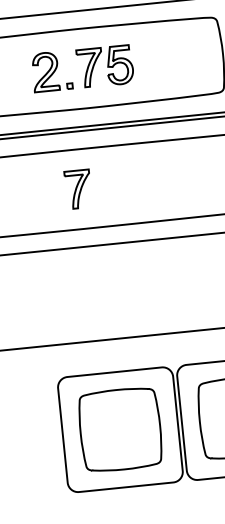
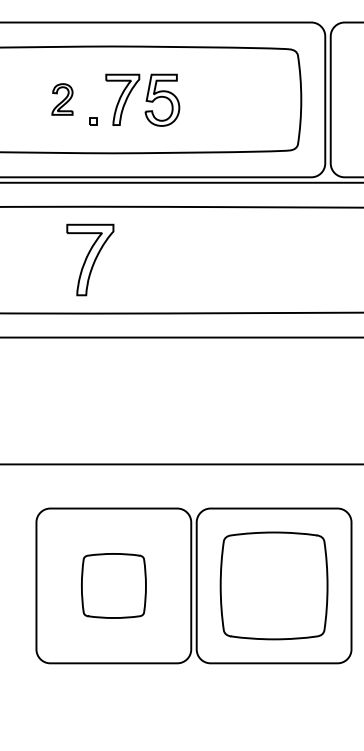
part: (45, 72) -> (62, 99), size x0.6
part: (78, 189) -> (90, 260), size x1.4
part: (120, 429) -> (113, 585), size x0.6

